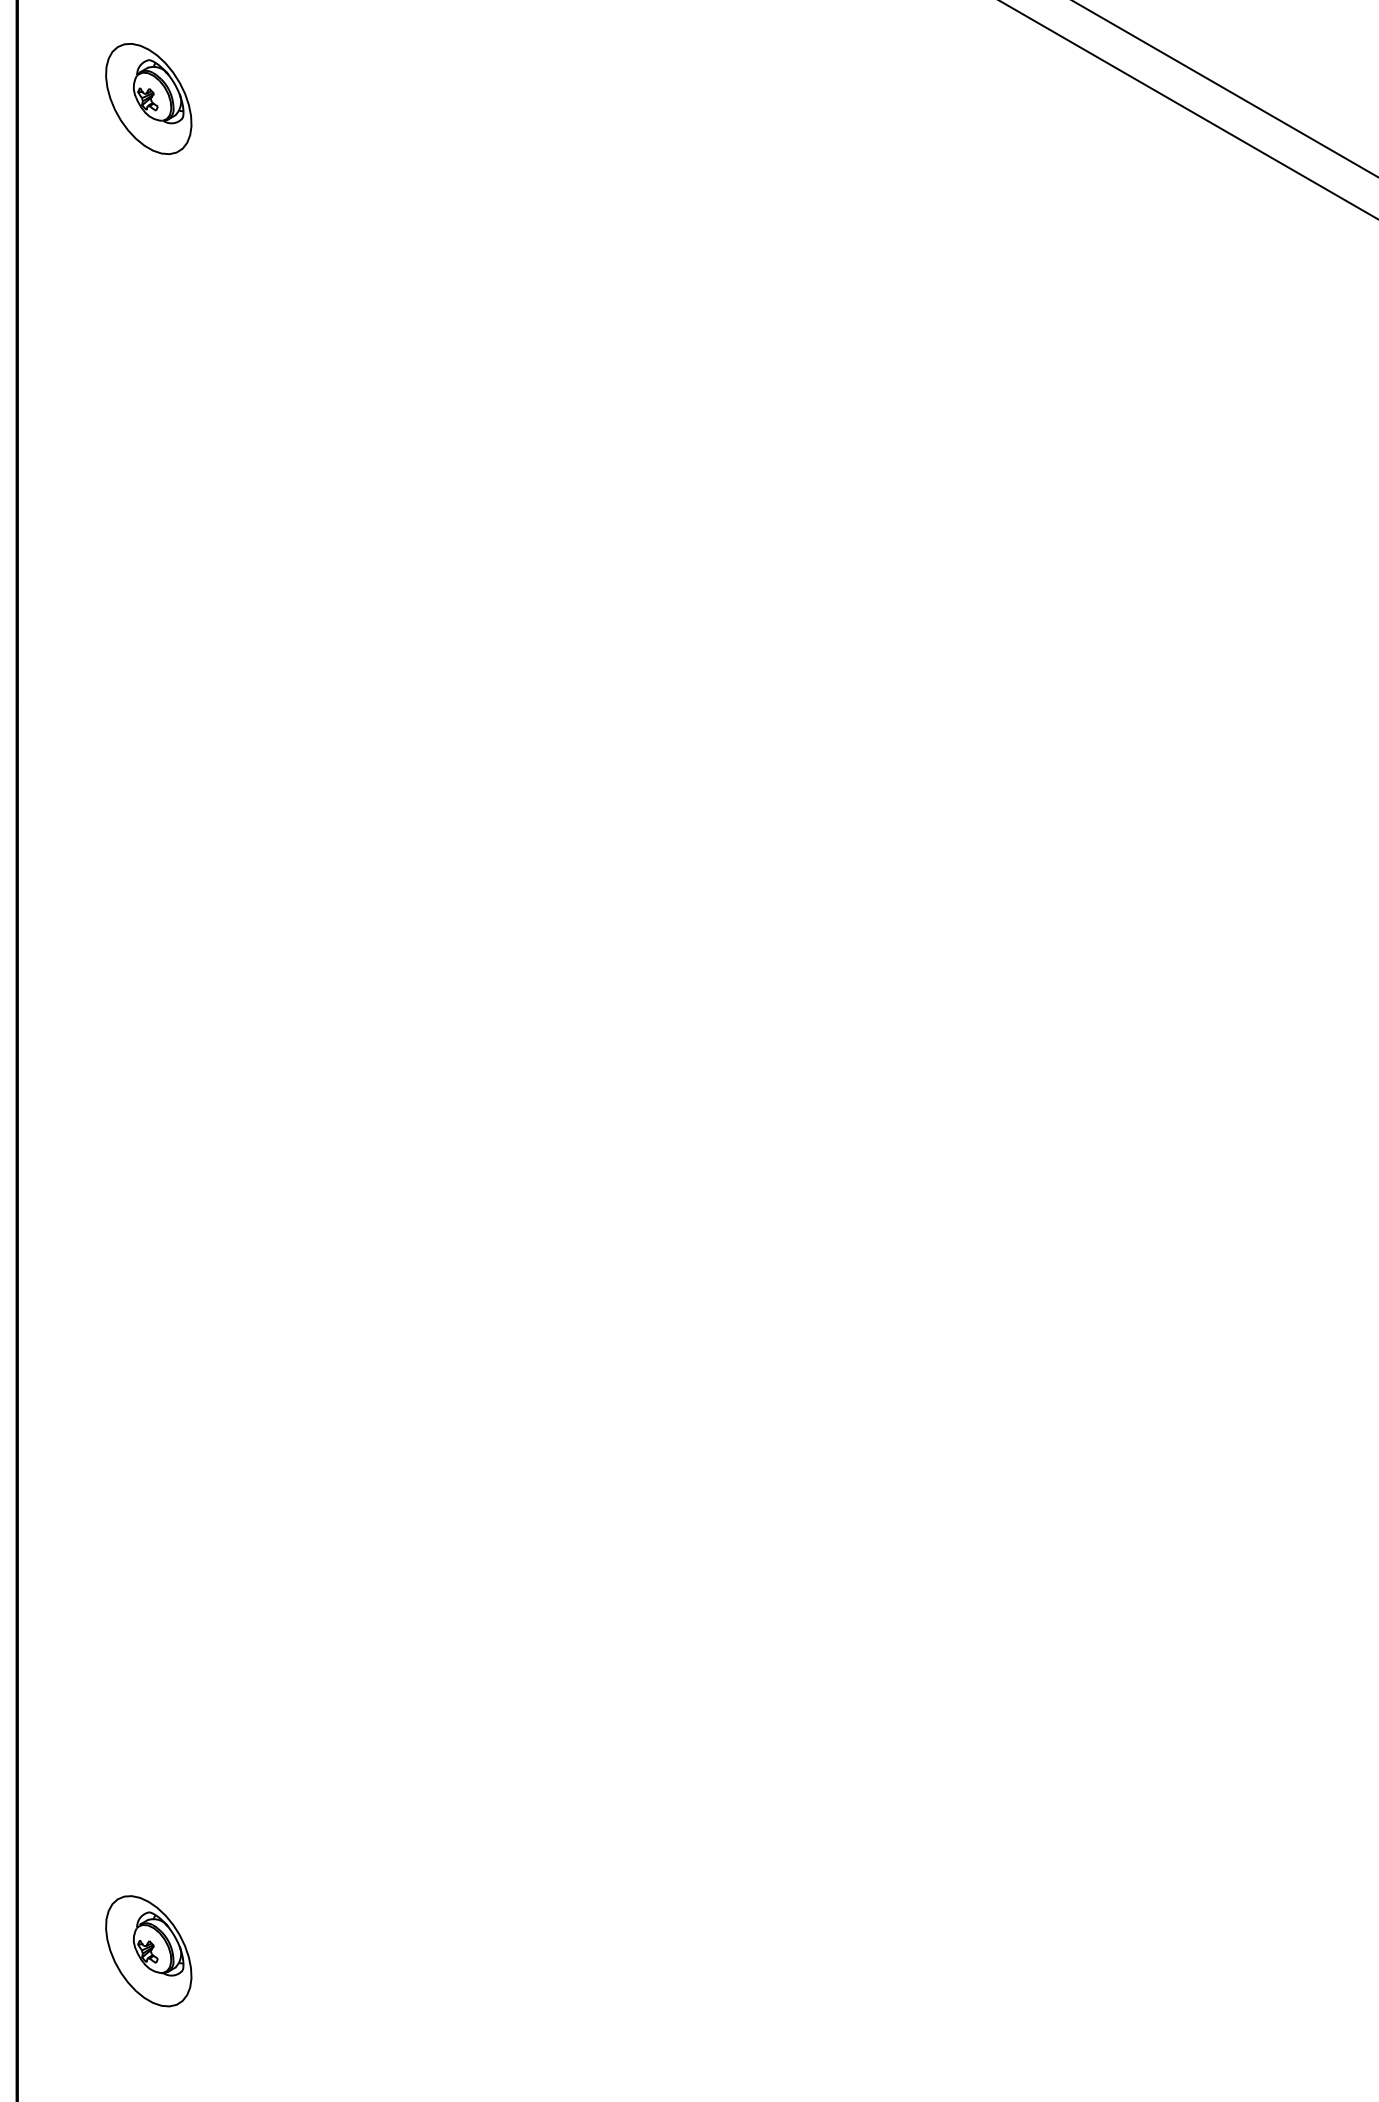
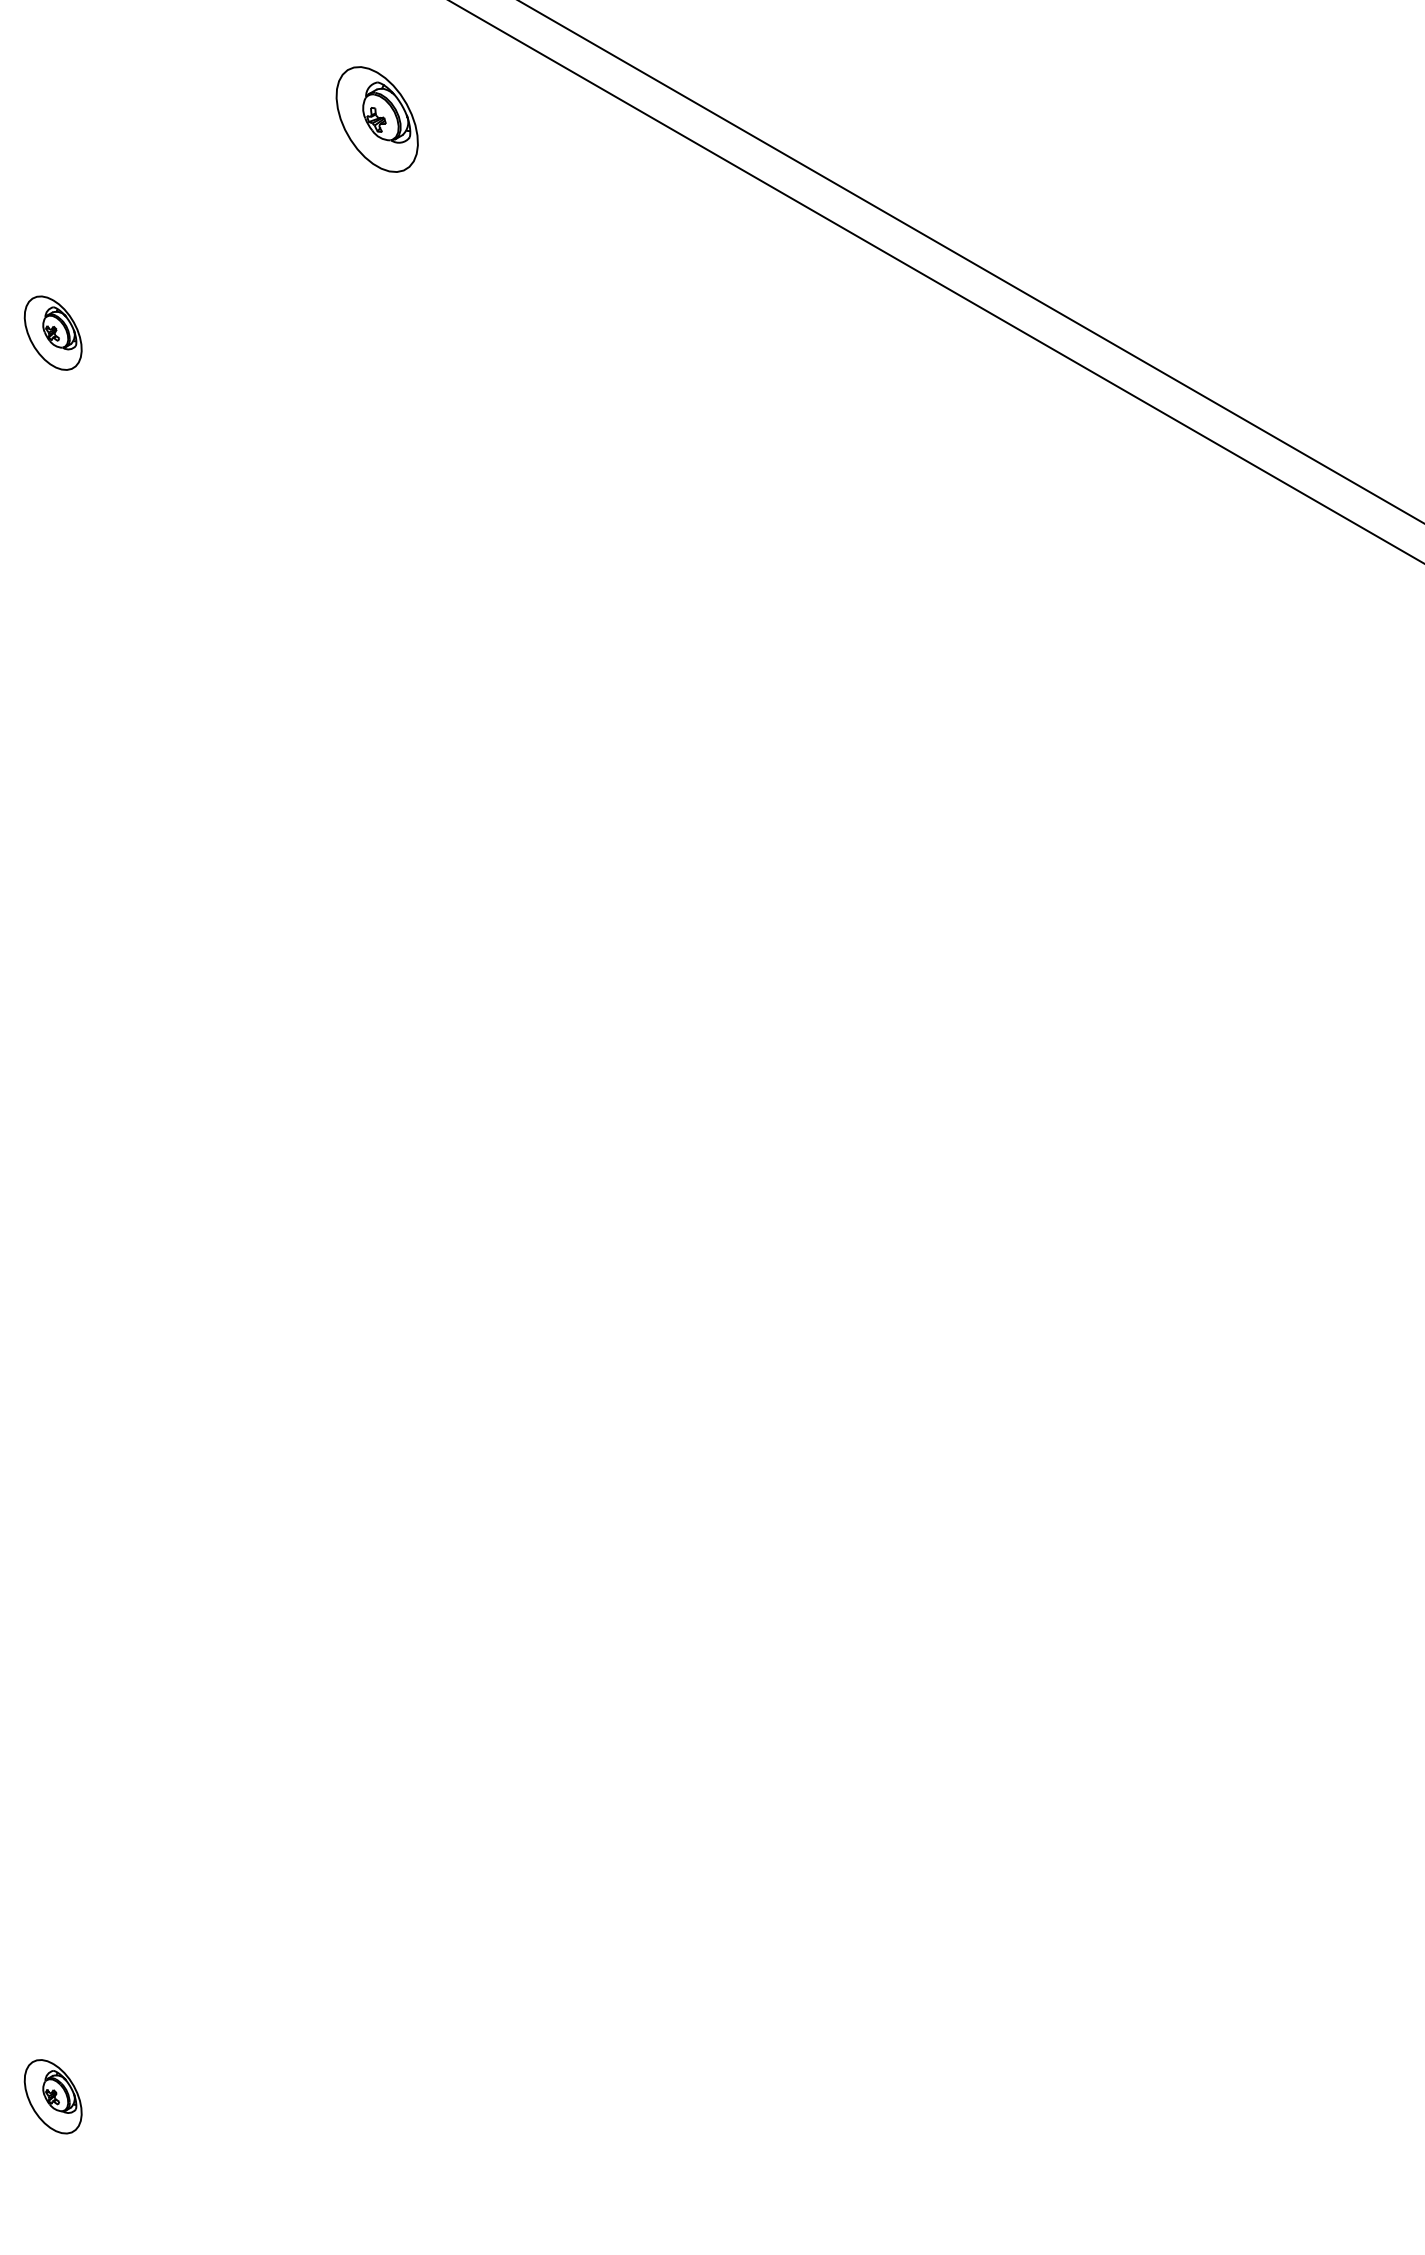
part: (147, 98) -> (52, 332), size x0.7
part: (147, 1951) -> (52, 2096), size x0.7

